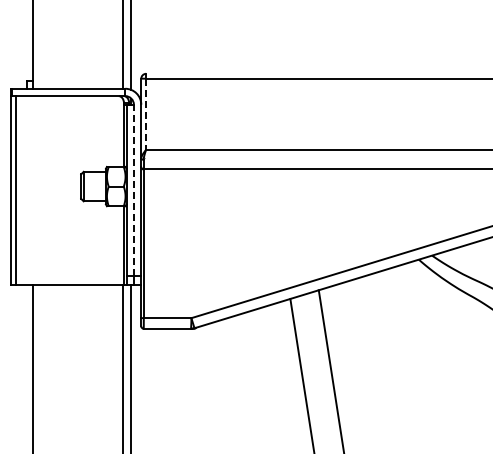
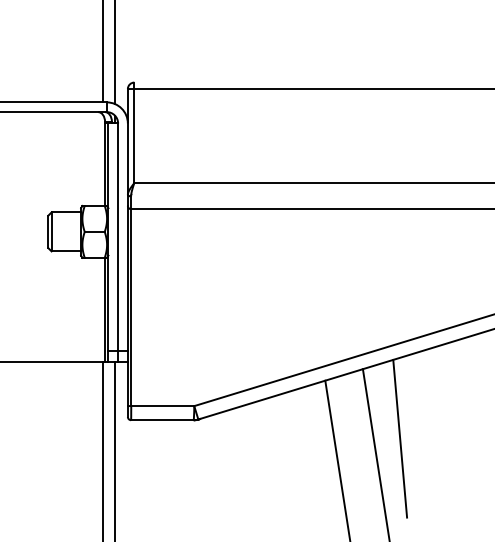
line: (146, 114) -> (134, 136), dashed -> solid
line: (133, 190) -> (117, 237), dashed -> solid
line: (346, 342) -> (399, 438), added

